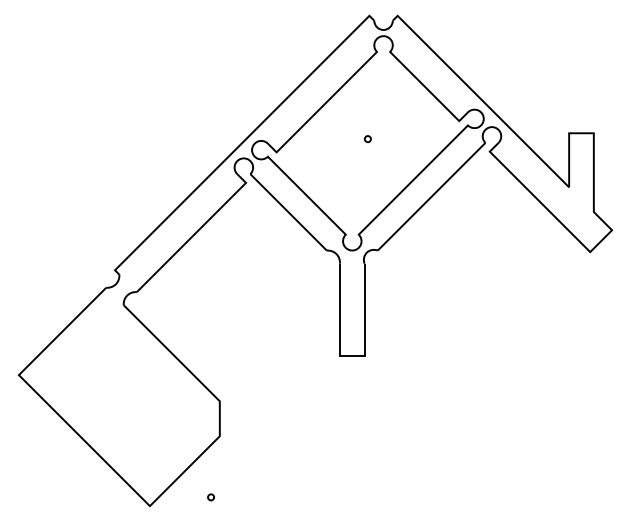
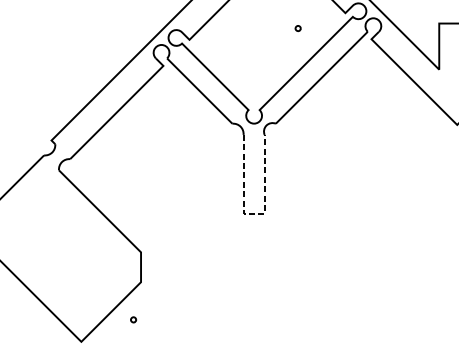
part: (367, 138) -> (297, 28), moved
line: (352, 356) -> (254, 214), solid -> dashed
part: (210, 497) -> (133, 319), moved

